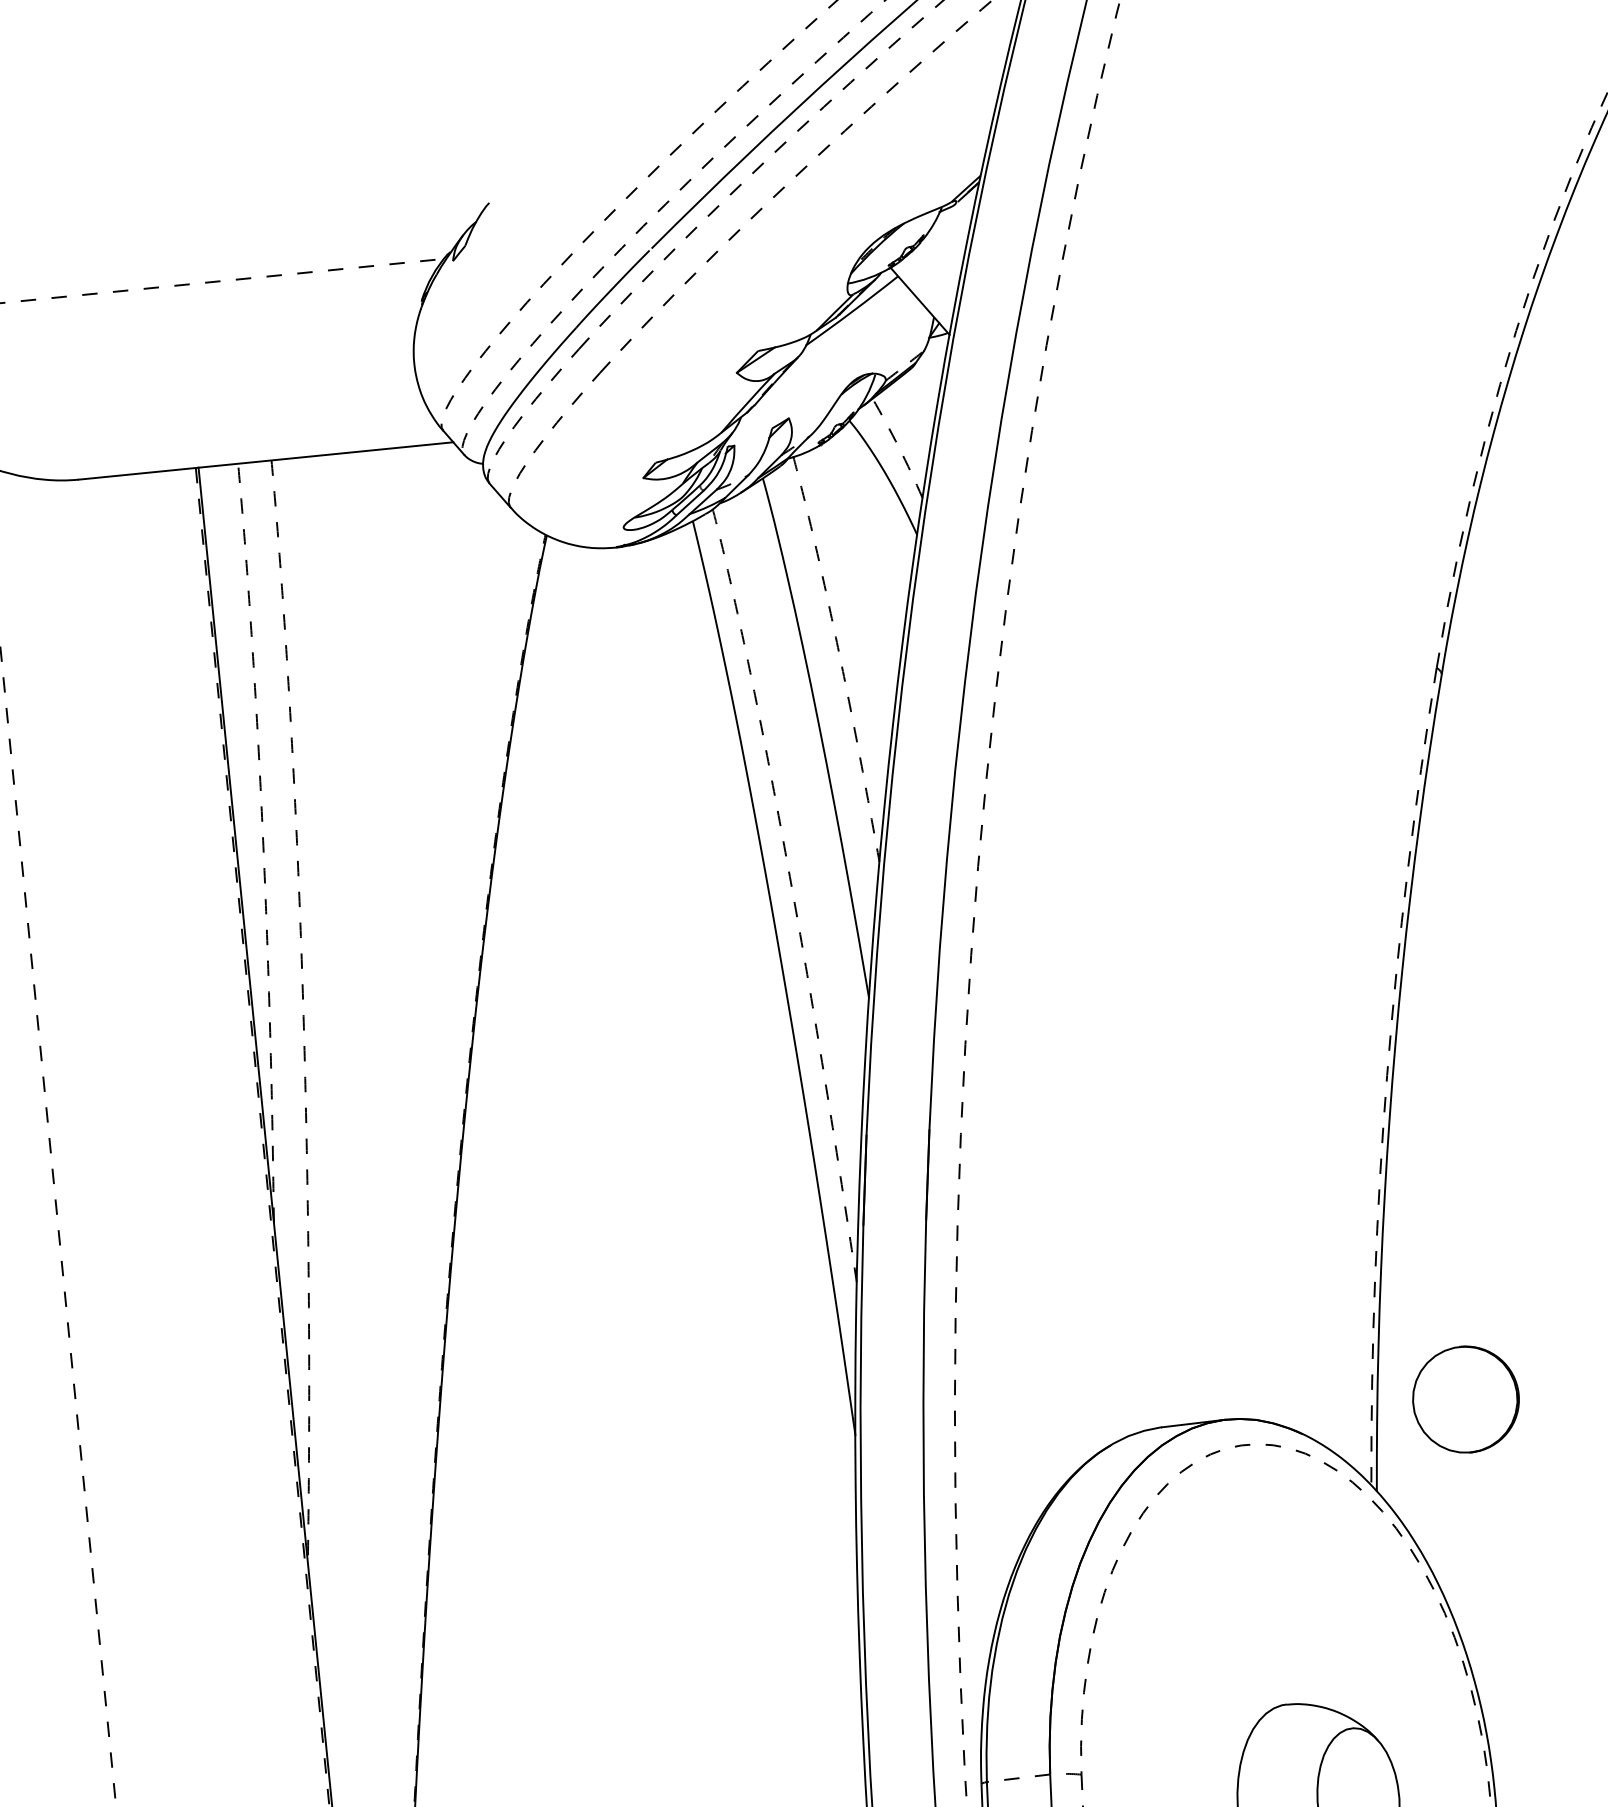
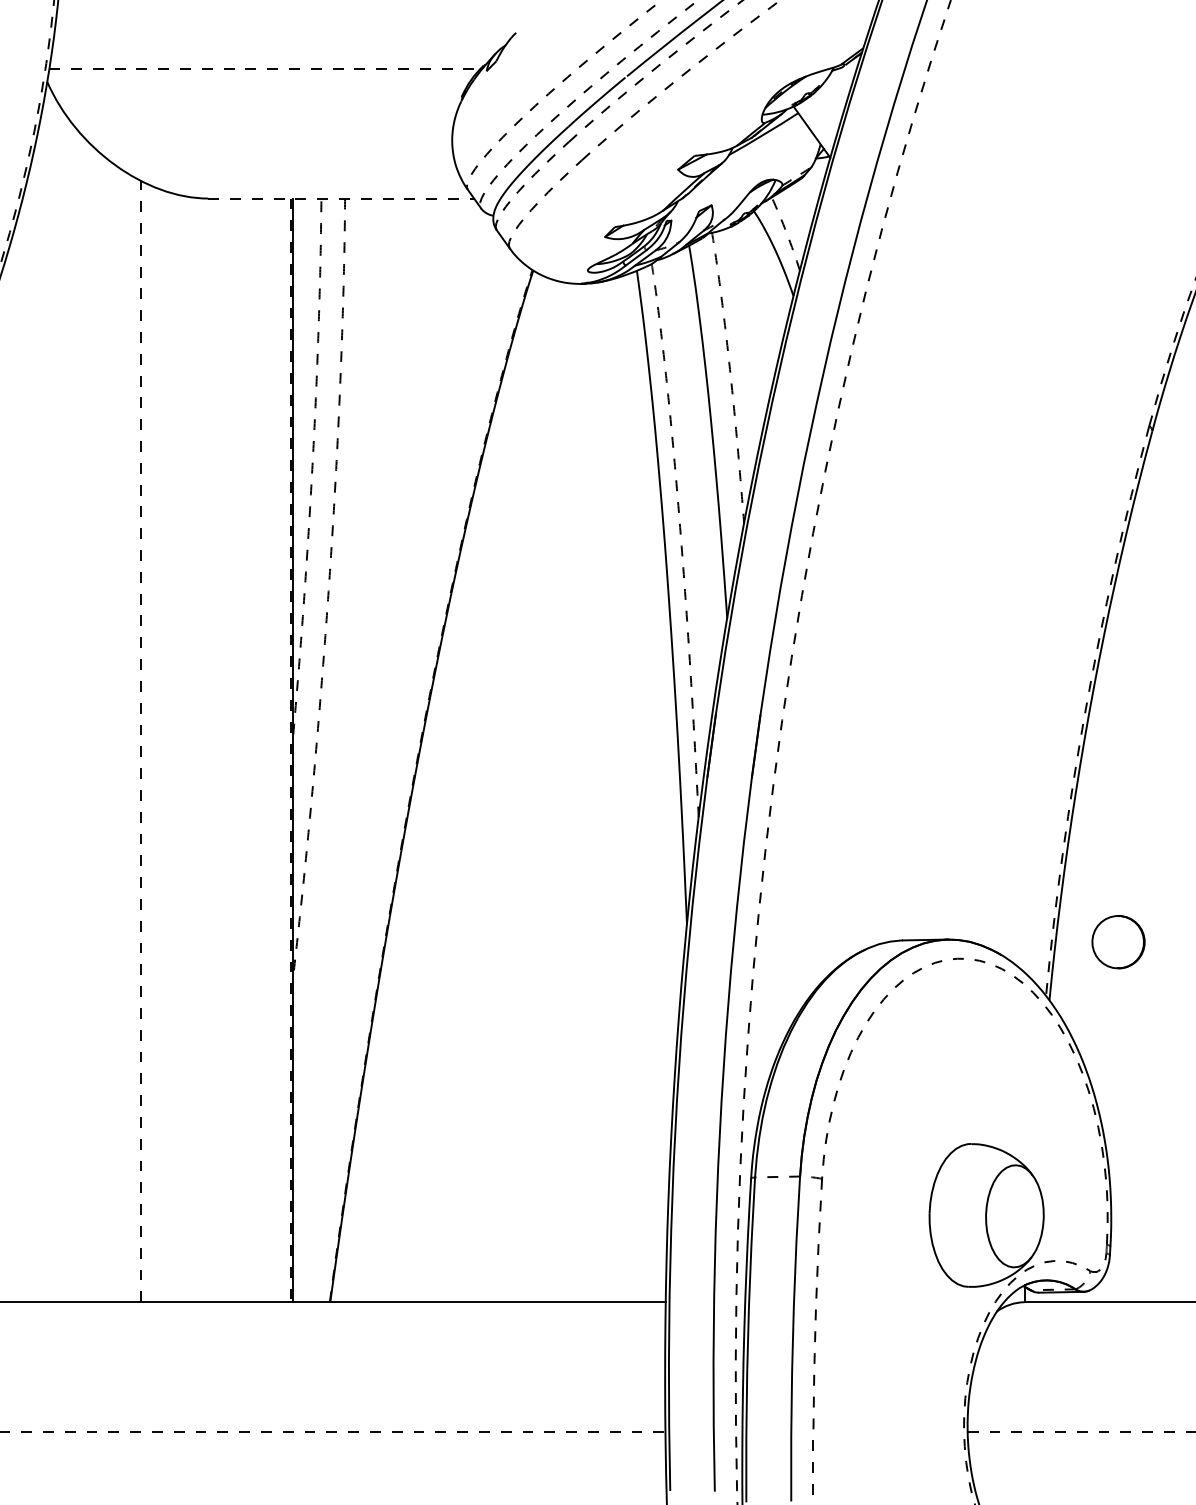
line: (266, 460) -> (341, 198), solid -> dashed
part: (1465, 1398) -> (1118, 941), size x0.7

